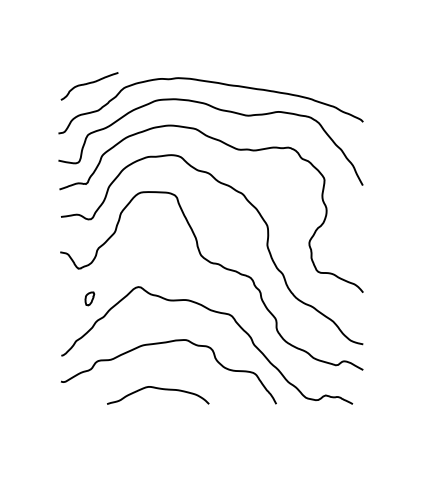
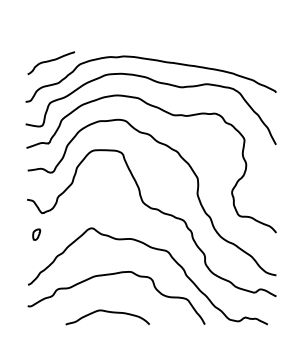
part: (89, 298) -> (36, 234), moved

